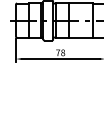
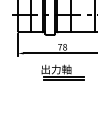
part: (60, 77) -> (62, 71), added

